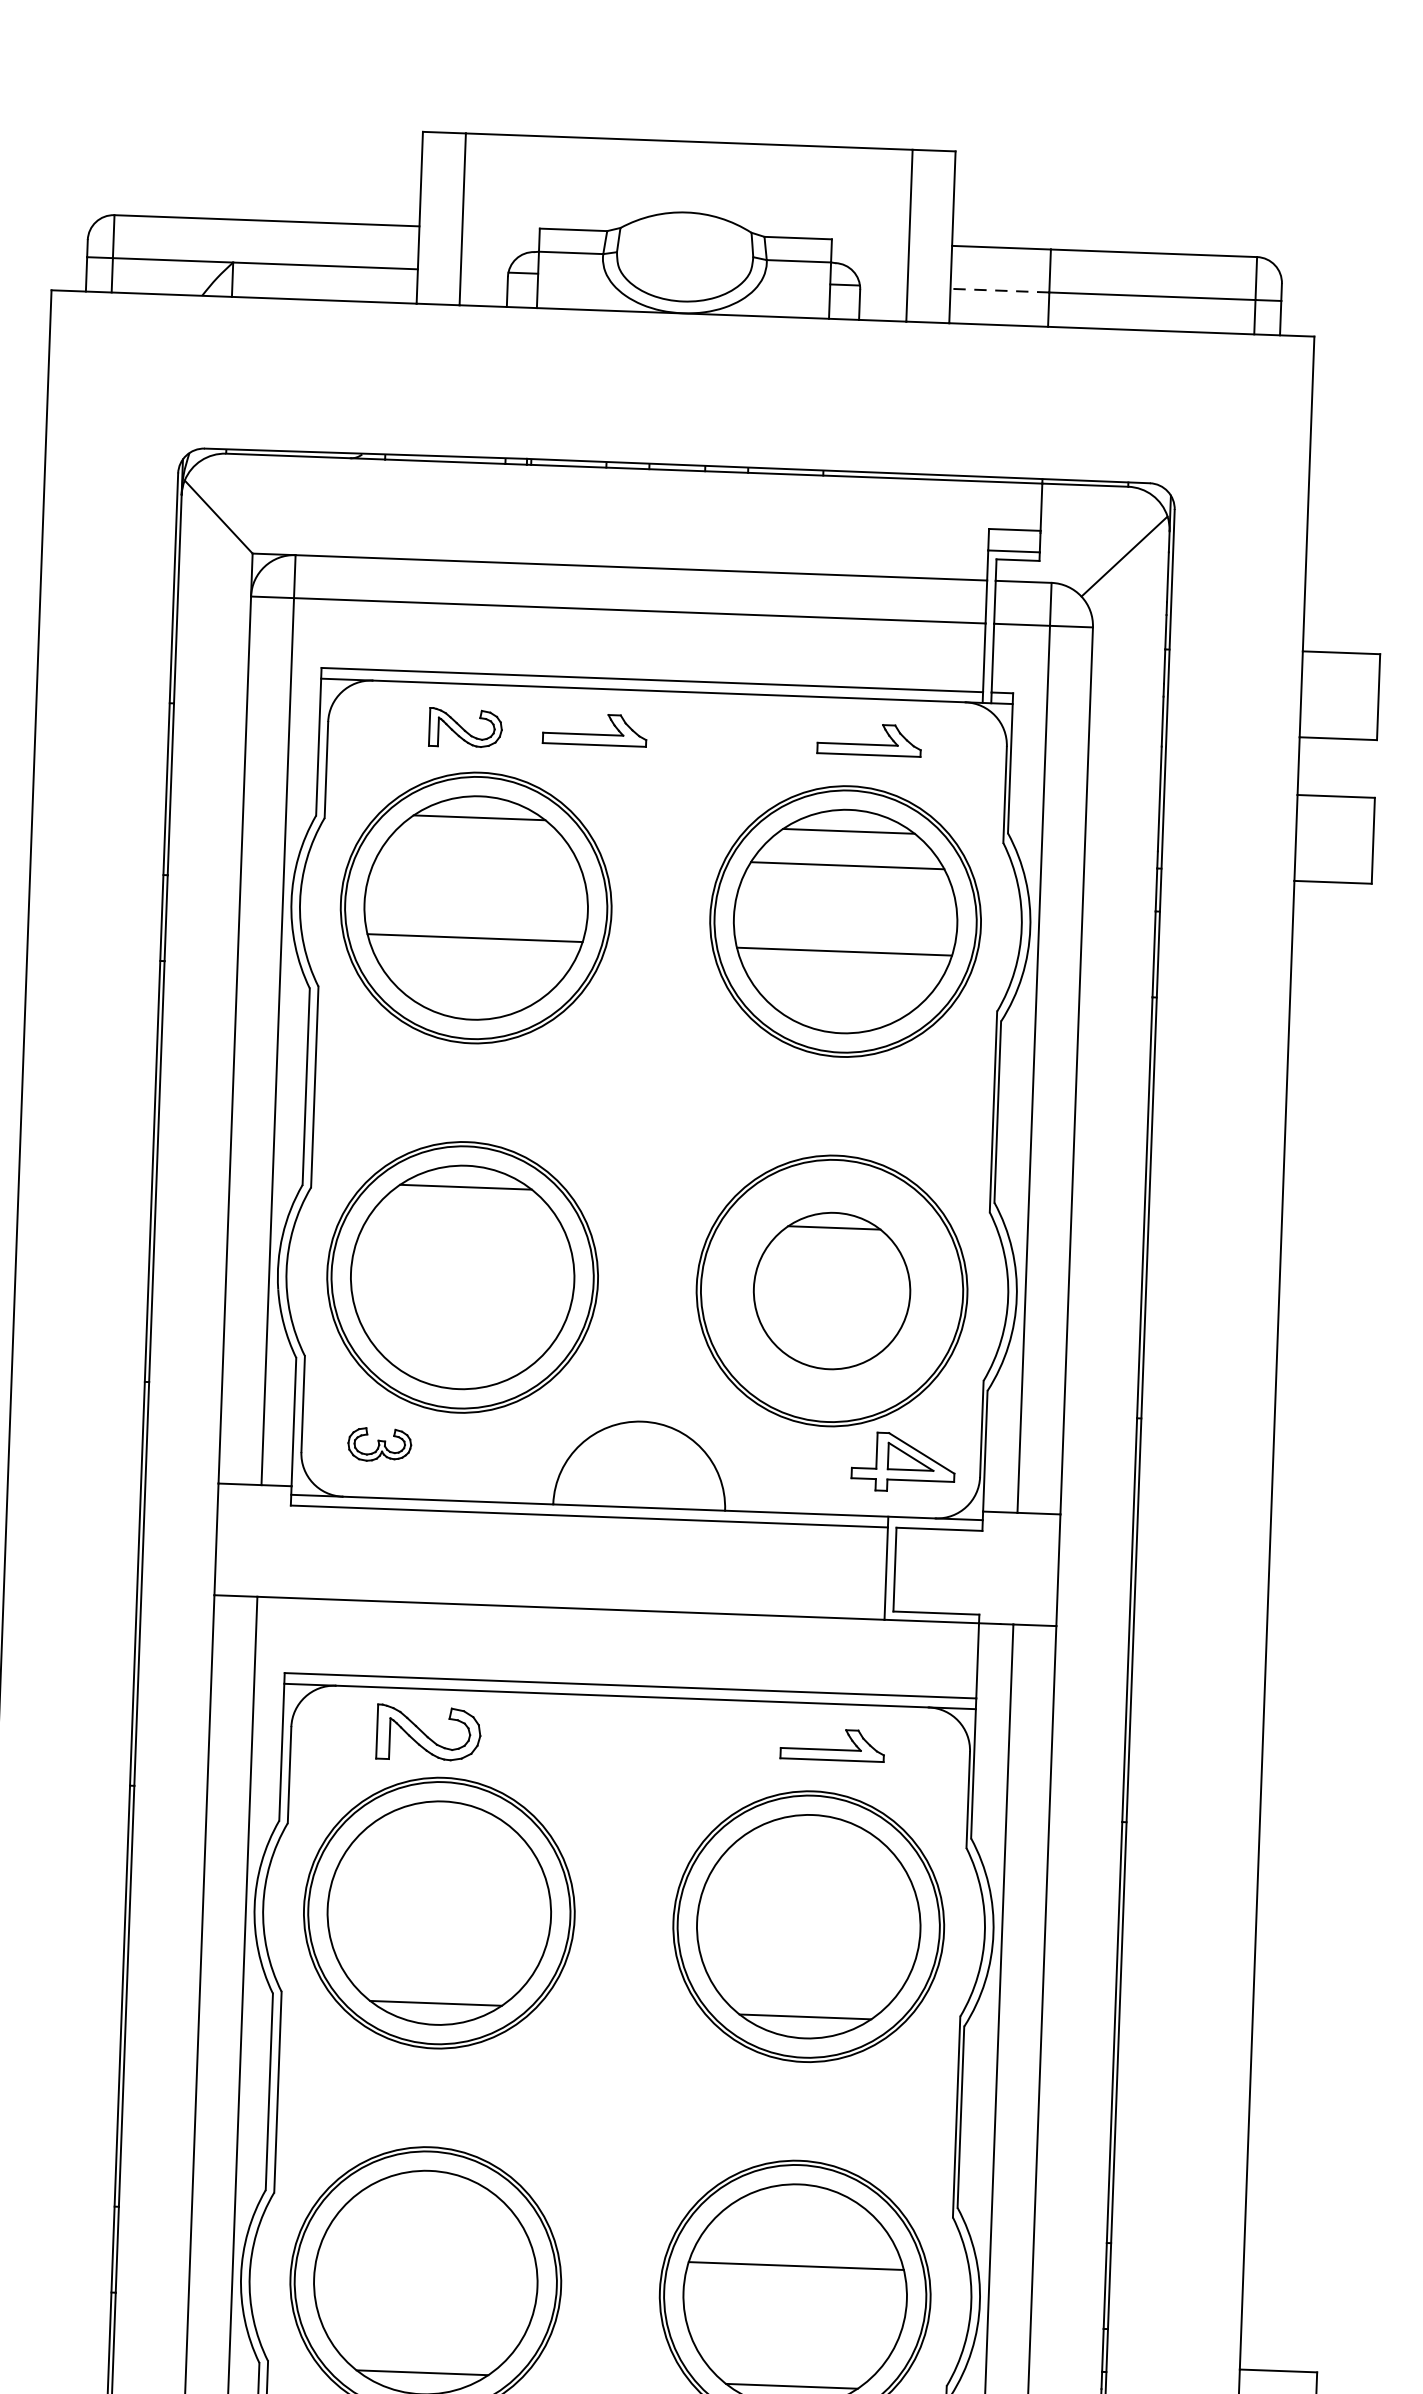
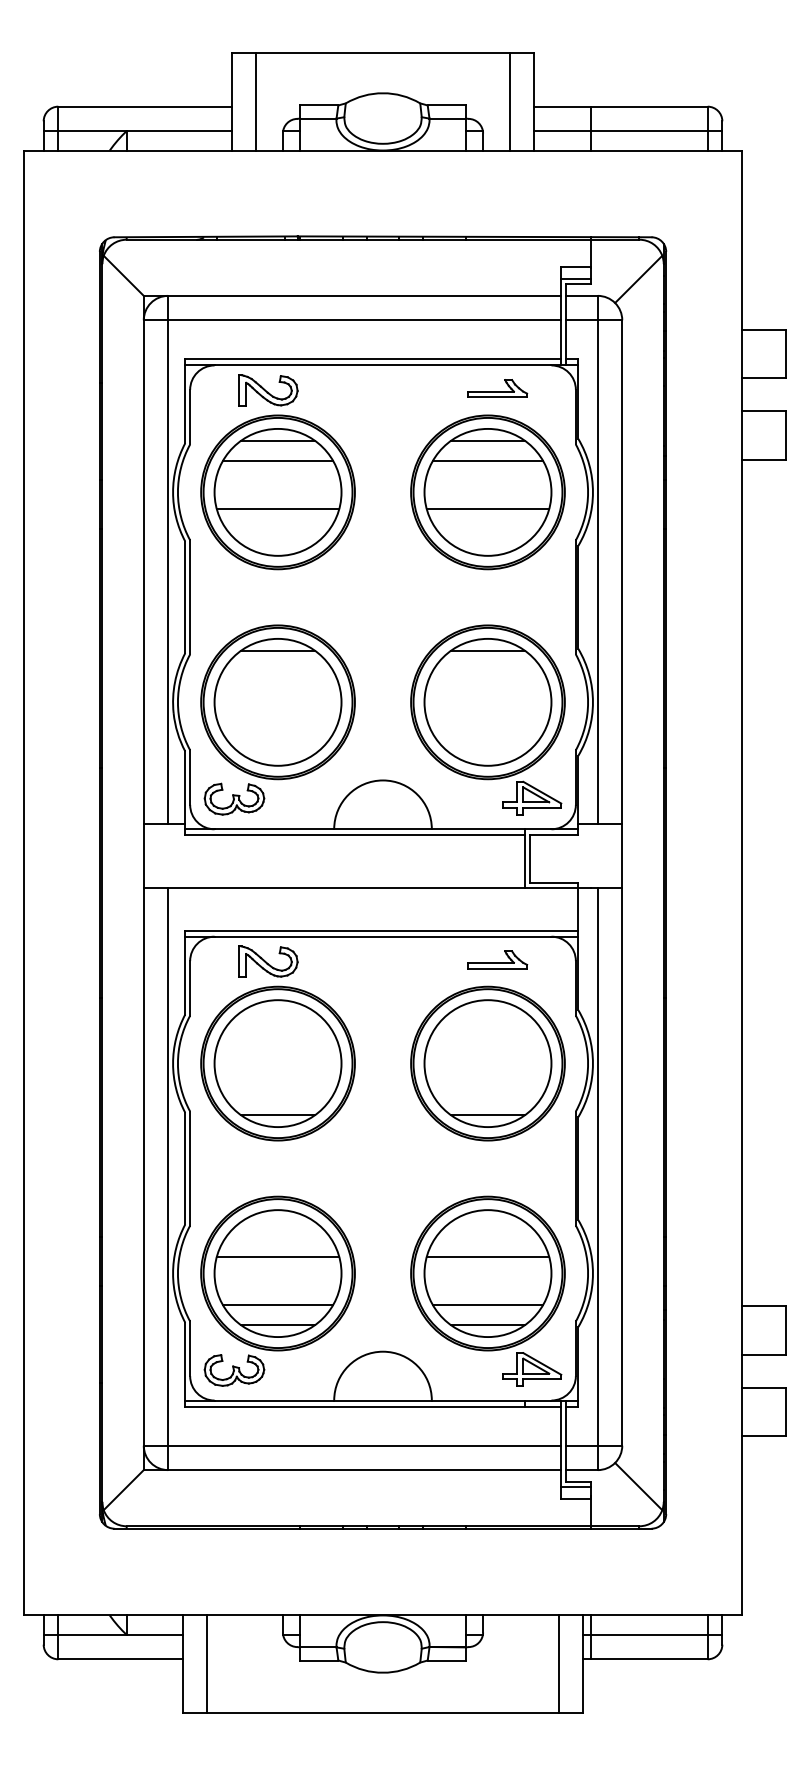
line: (998, 291) -> (561, 131), dashed -> solid
part: (465, 728) -> (268, 390), size x1.43
part: (594, 729) -> (341, 388), removed
line: (479, 851) -> (278, 460), added
part: (831, 1291) -> (487, 702), size x1.43
part: (379, 1443) -> (234, 798), size x1.67
line: (425, 2252) -> (277, 1256), added
line: (424, 2338) -> (278, 1305), added
line: (792, 2352) -> (487, 1305), added

